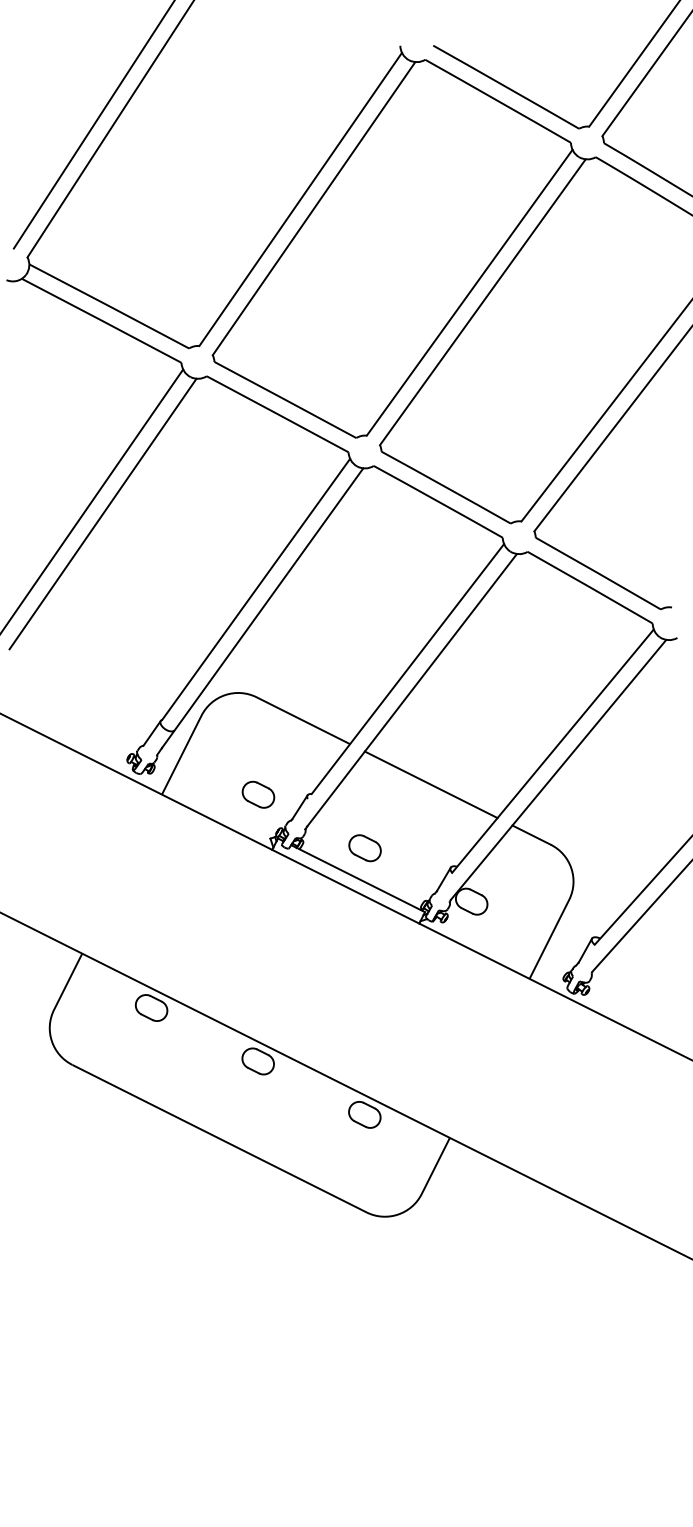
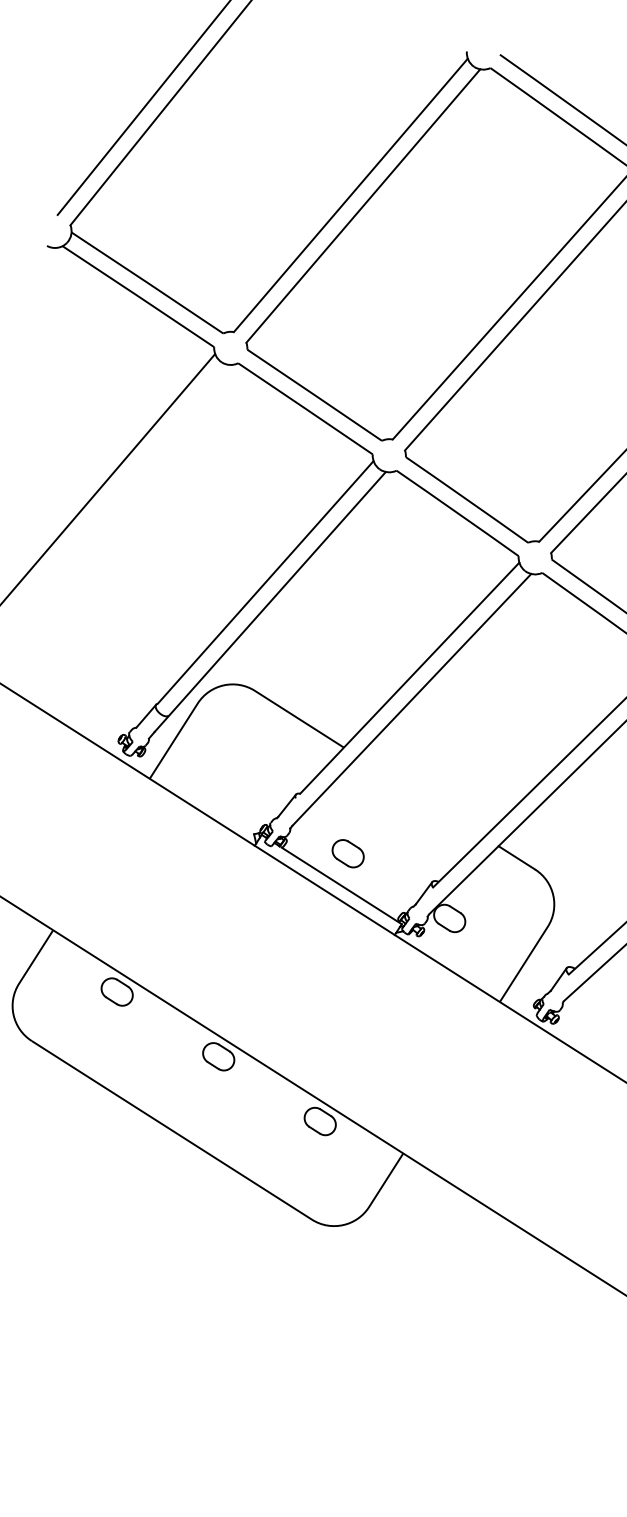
line: (102, 513) -> (119, 490), removed
line: (430, 784) -> (420, 796), removed
part: (258, 794) -> (246, 788), removed

